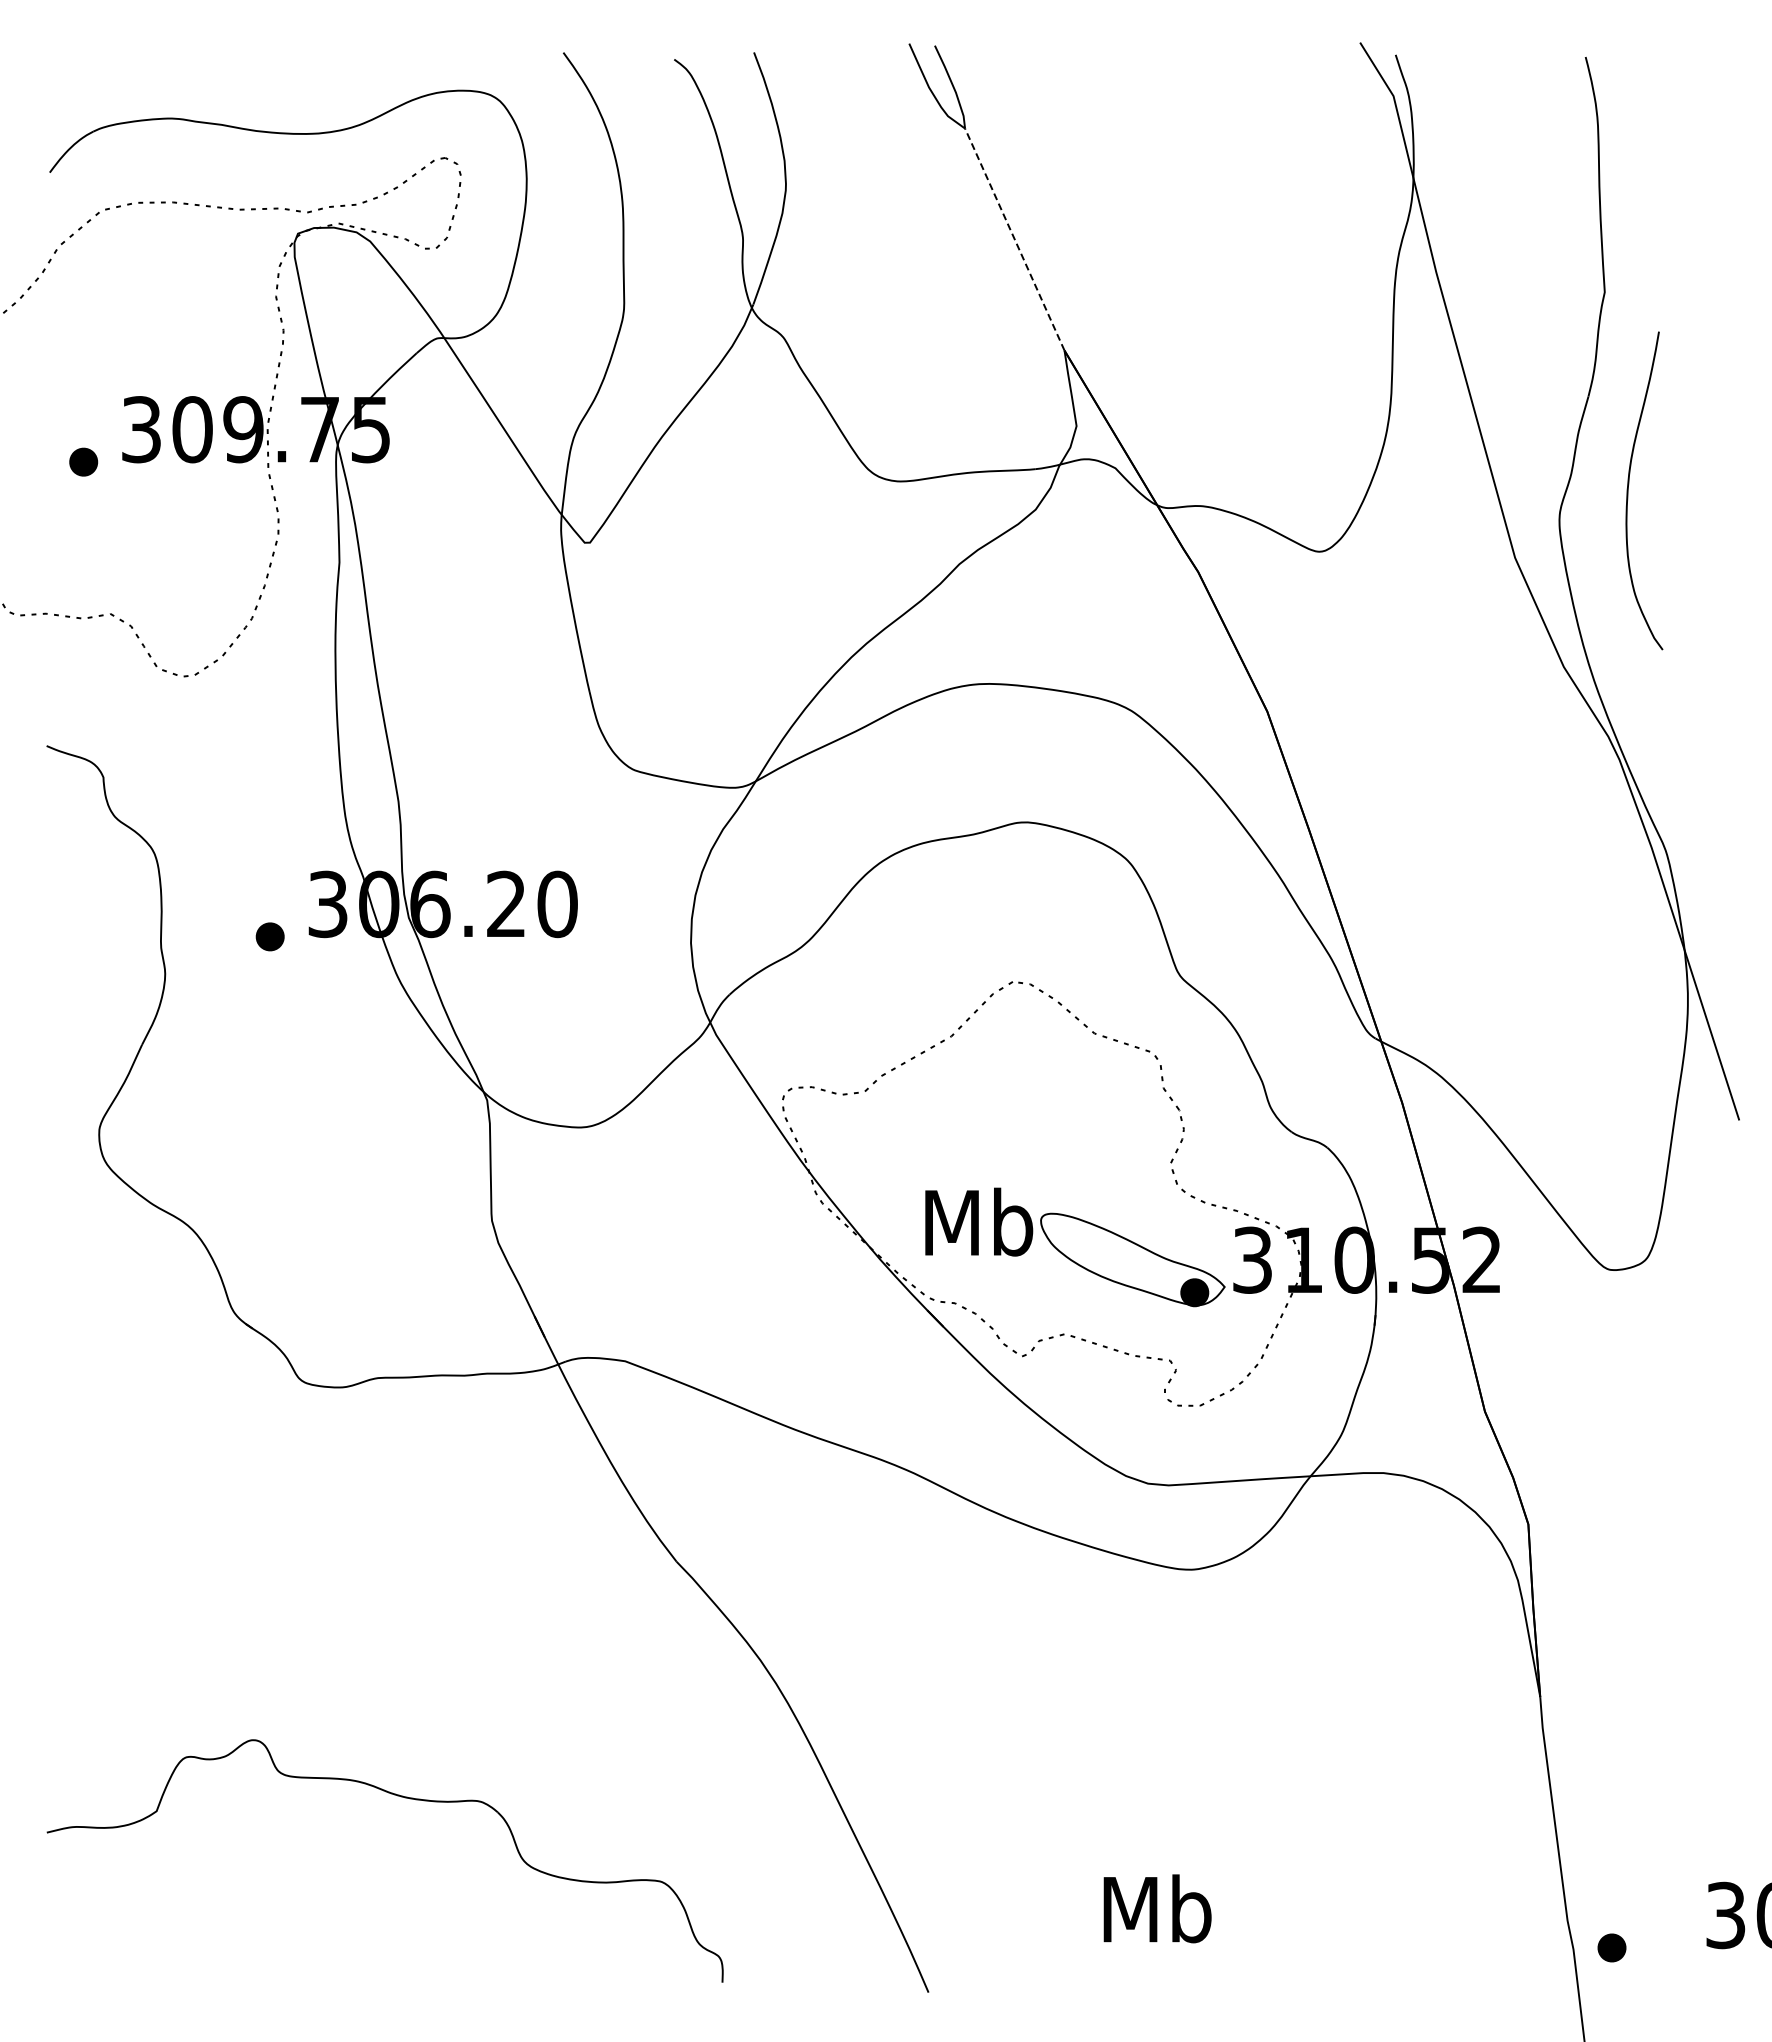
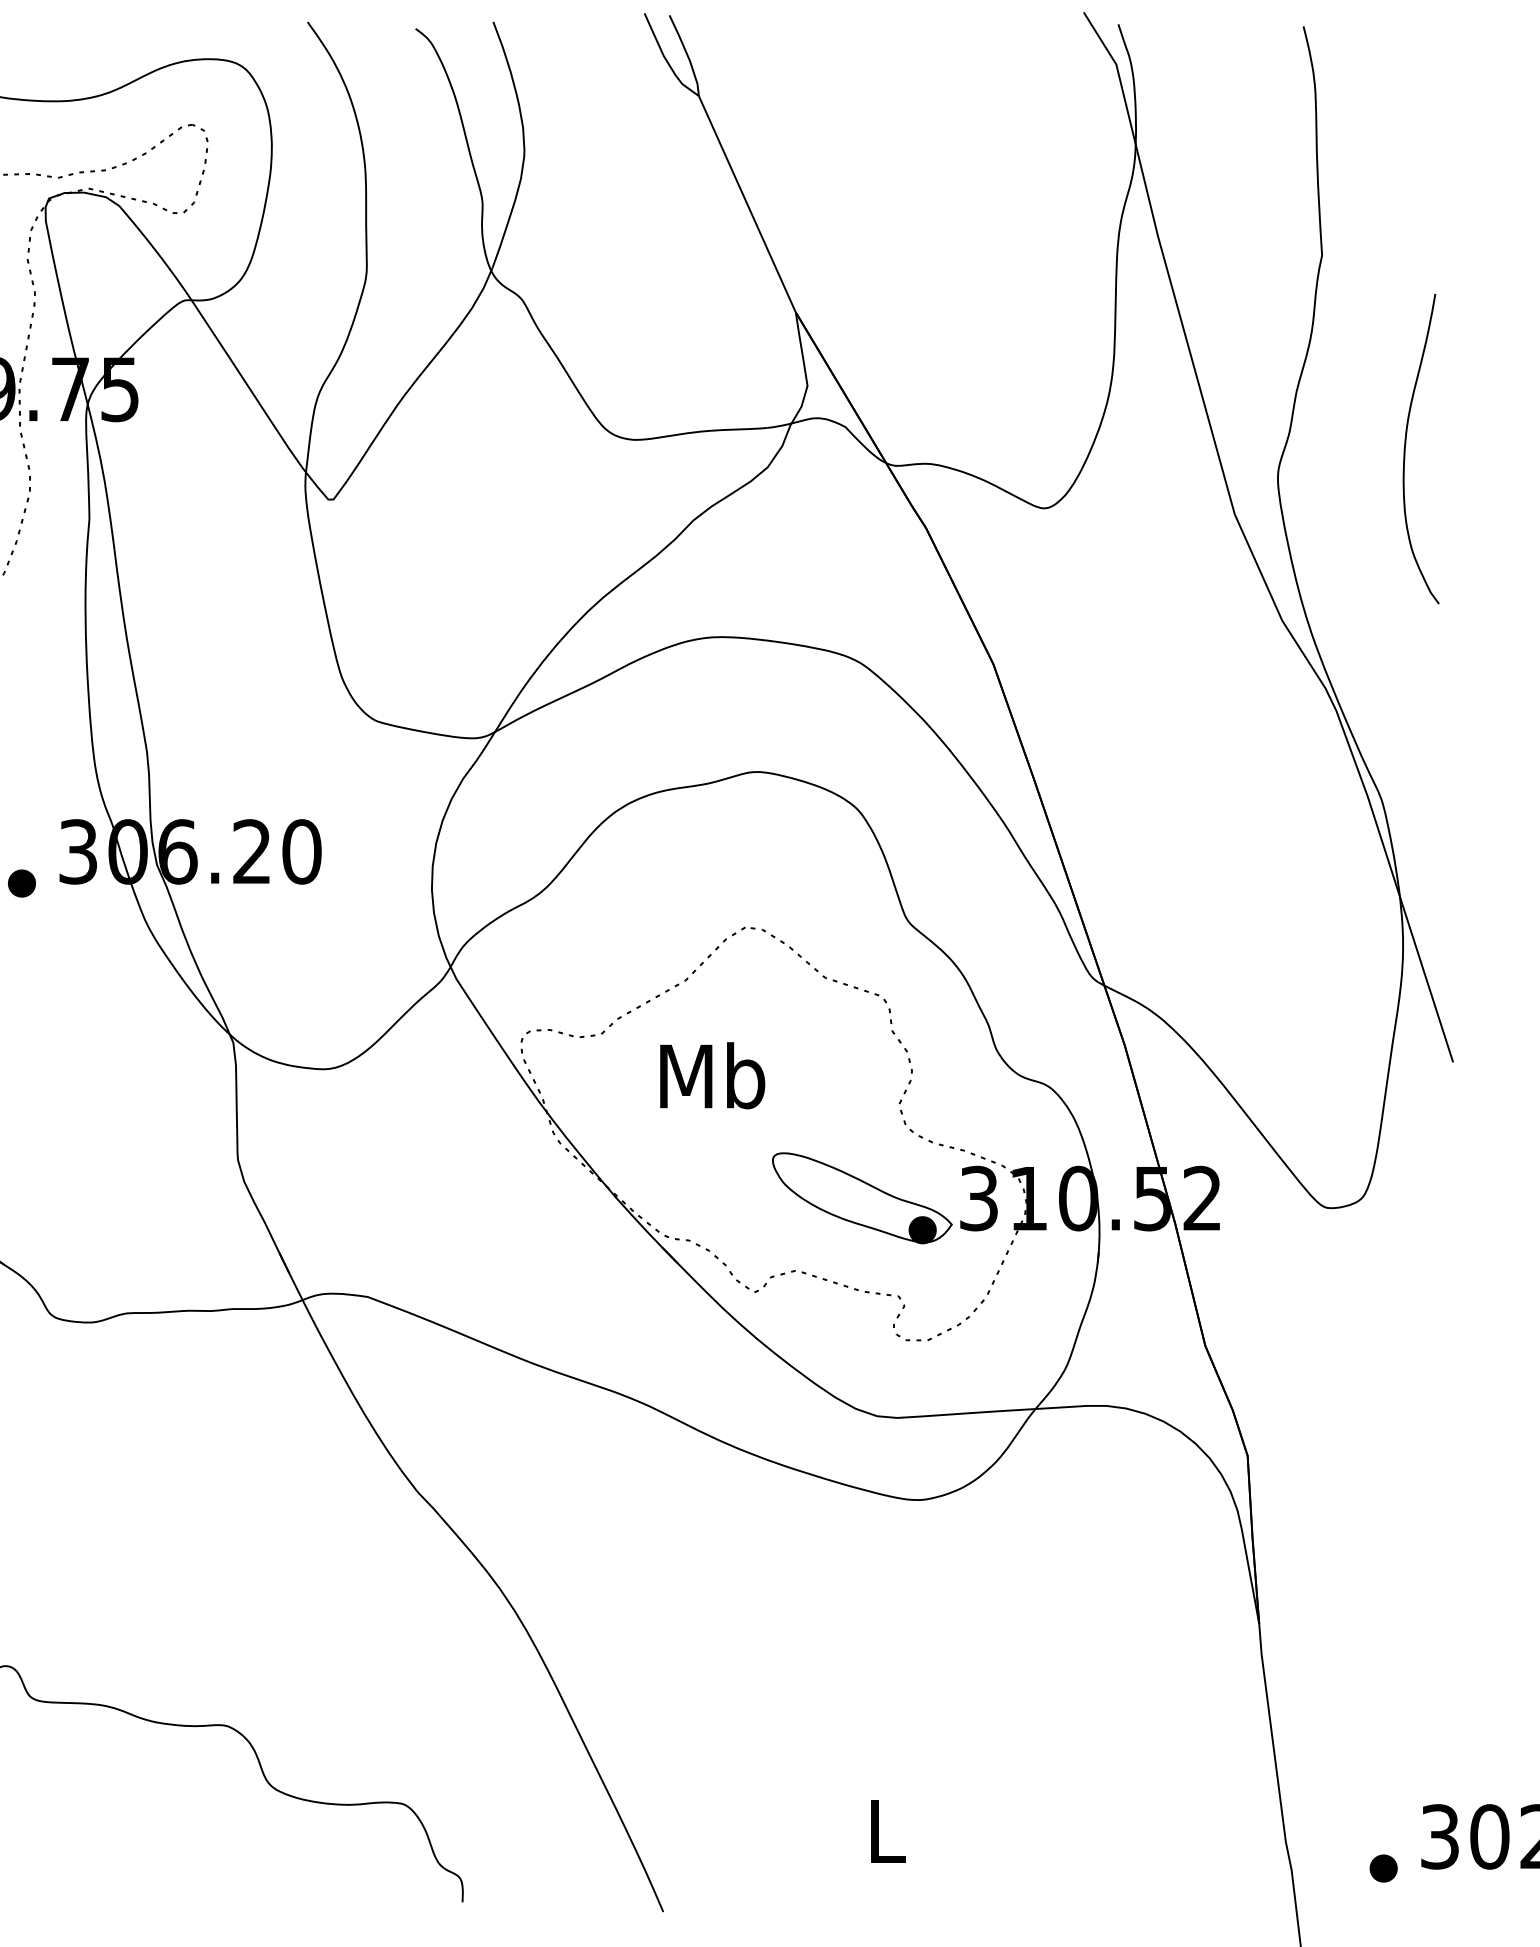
line: (1014, 239) -> (747, 204), dashed -> solid
curve: (1628, 490) -> (1405, 448), moved
text: (979, 1221) -> (712, 1075), moved
text: (1157, 1908) -> (886, 1830), Mb -> L
part: (1611, 1947) -> (1383, 1868), moved

